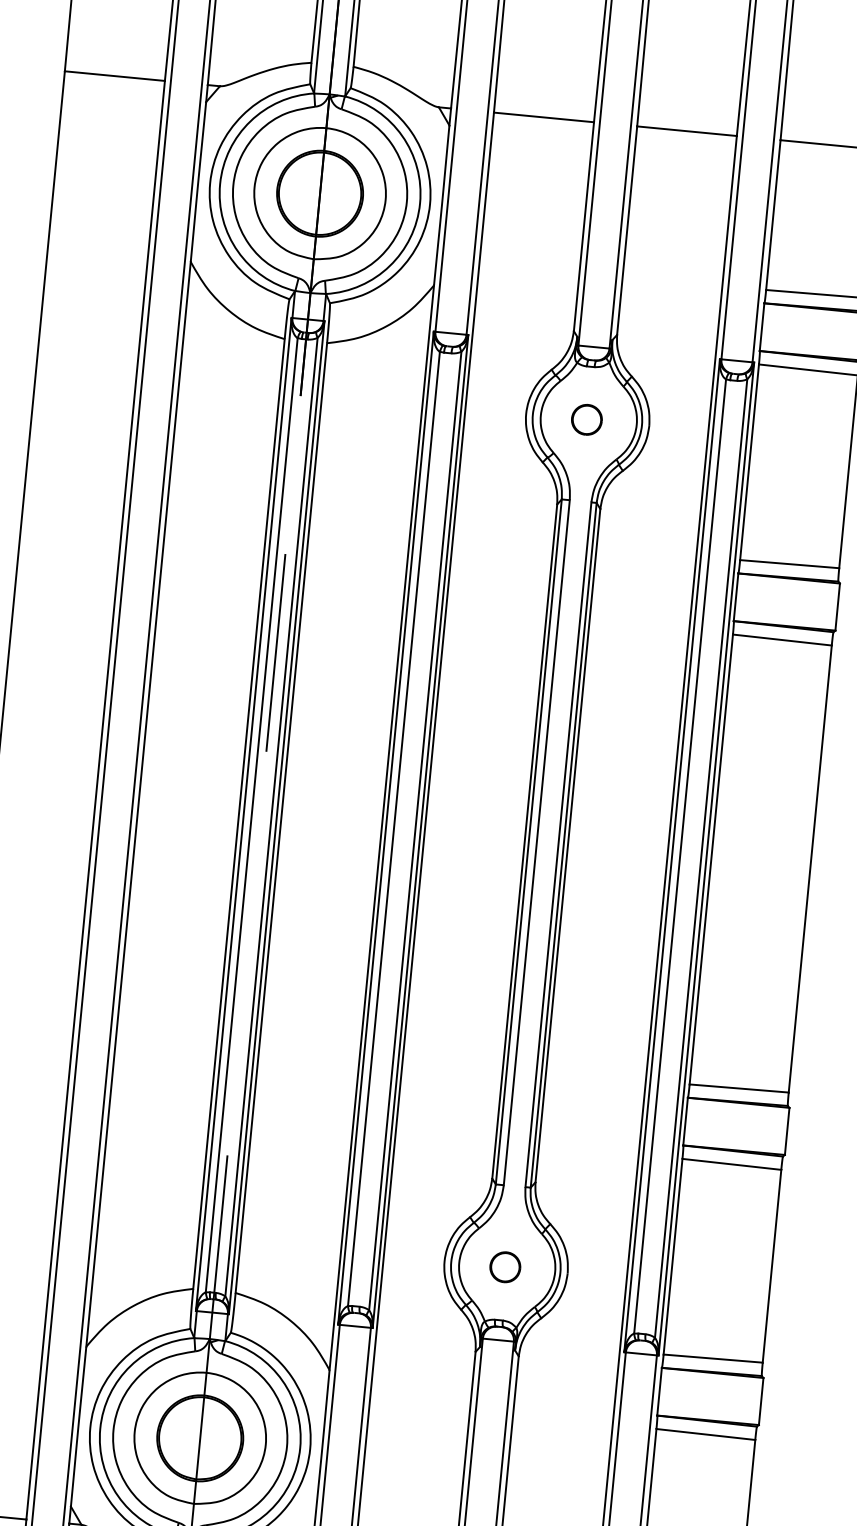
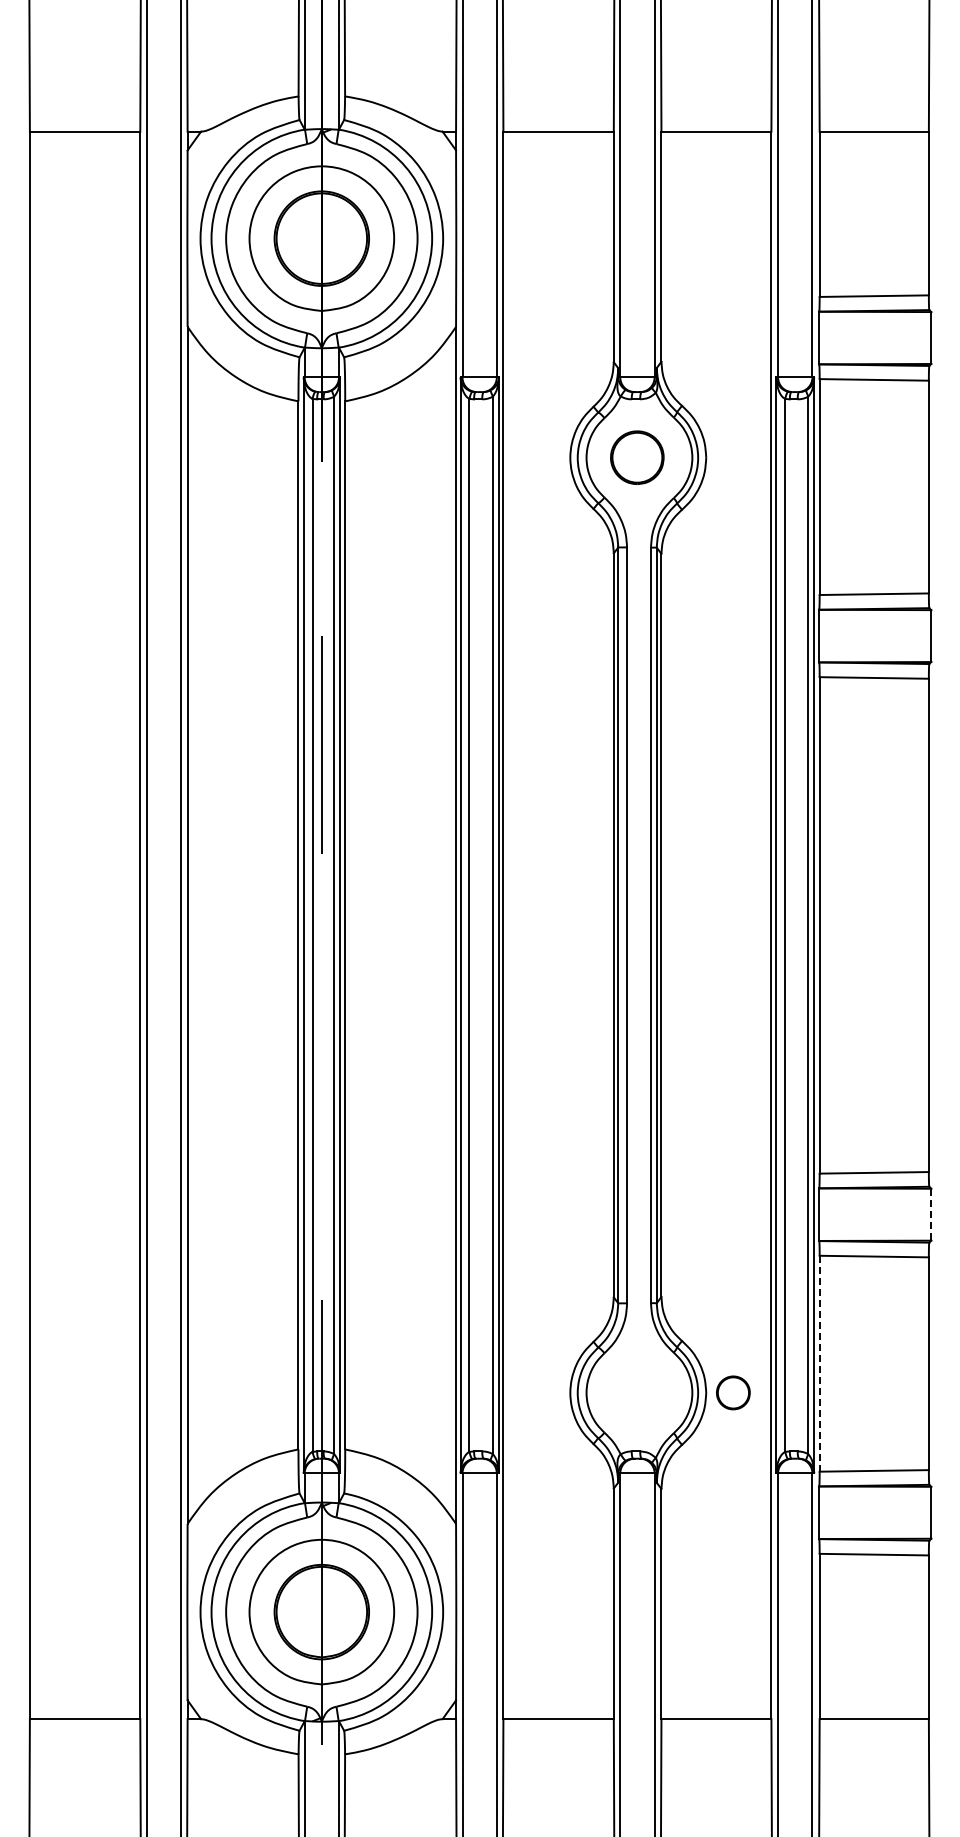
part: (587, 419) -> (637, 457), size x1.6
line: (787, 1131) -> (931, 1214), solid -> dashed
line: (672, 1256) -> (819, 1363), solid -> dashed
part: (505, 1266) -> (733, 1392), moved

